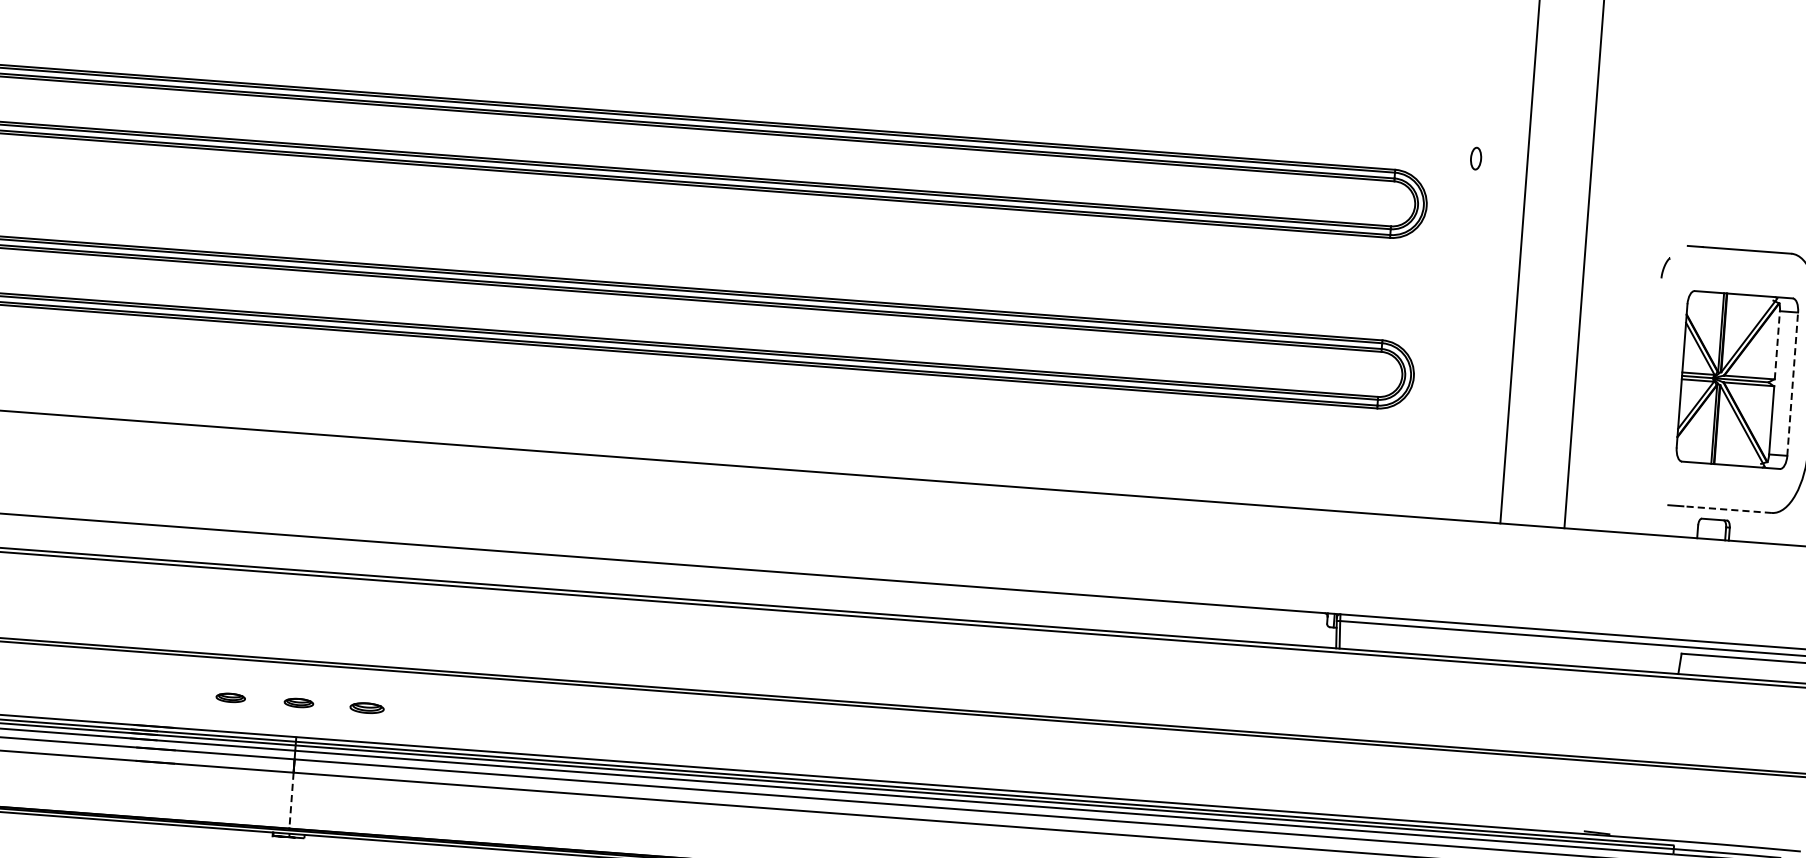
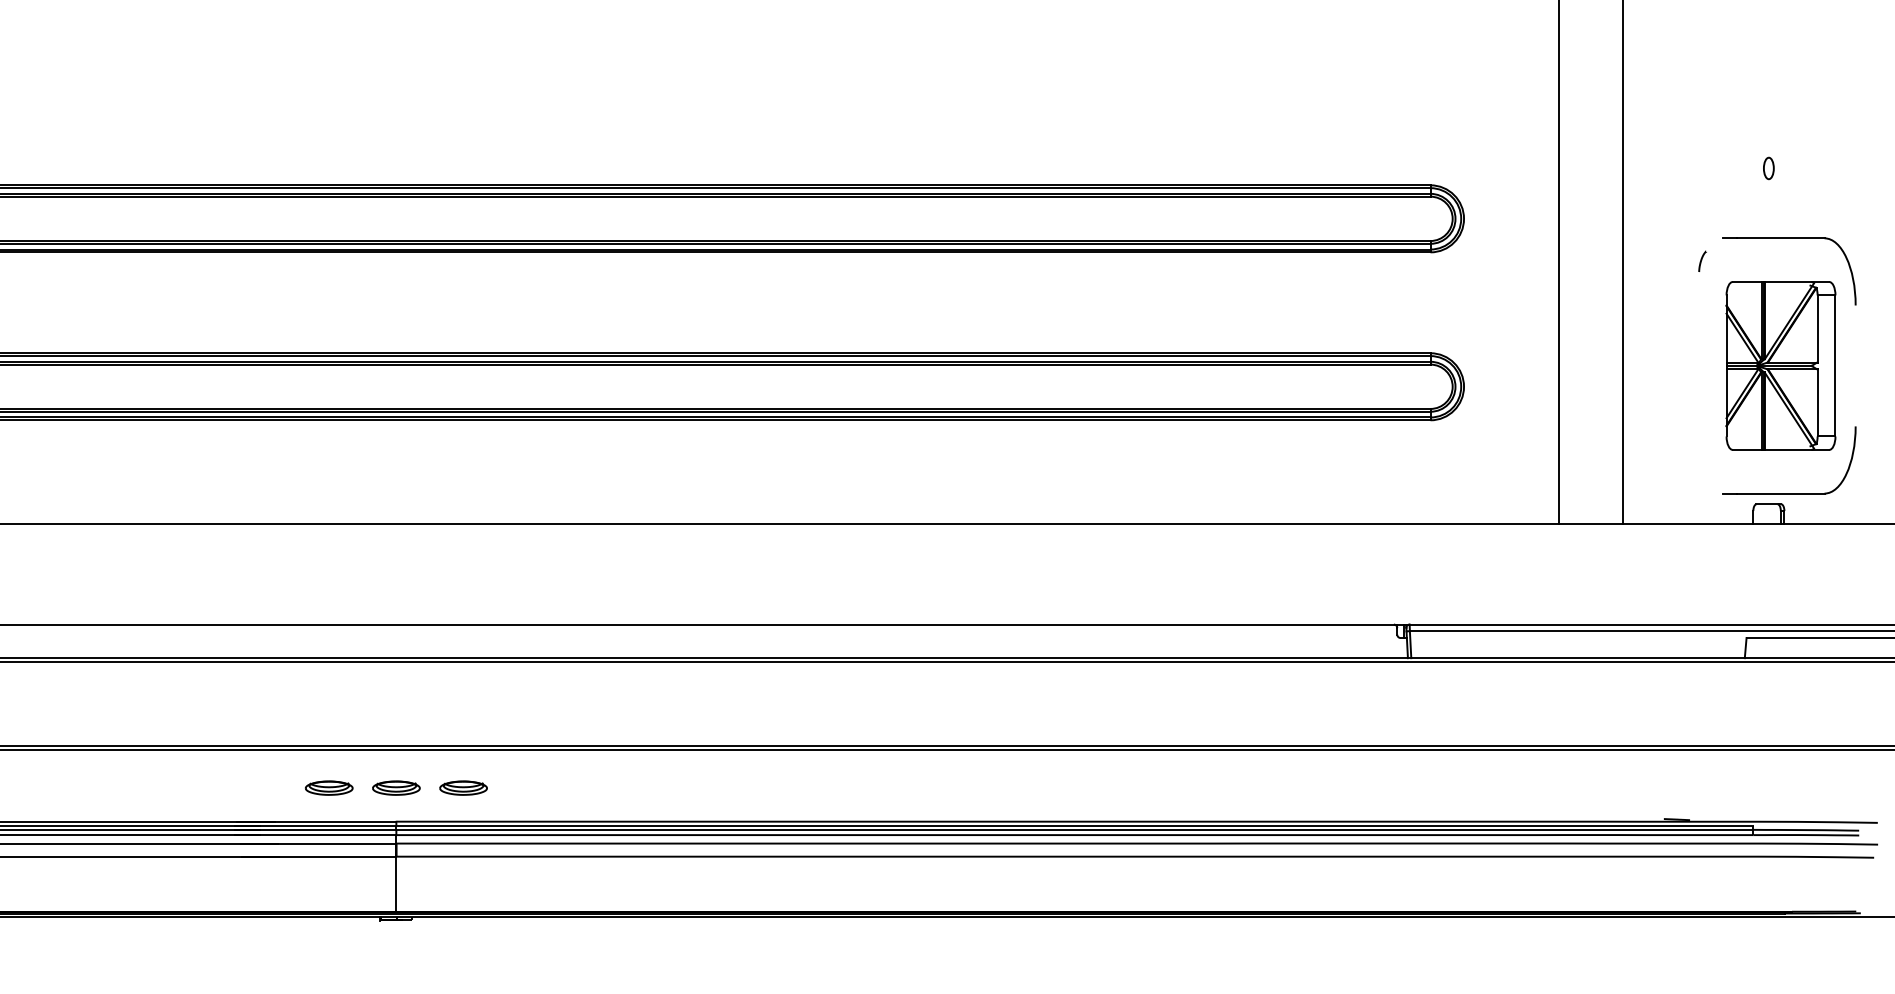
part: (1475, 158) -> (1768, 168), moved
line: (1777, 345) -> (1817, 329), dashed -> solid
line: (1792, 383) -> (1835, 365), dashed -> solid
line: (1727, 509) -> (1780, 493), dashed -> solid
part: (231, 697) -> (329, 787), size x1.67
part: (299, 702) -> (396, 787), size x1.67
part: (367, 707) -> (463, 787), size x1.43
line: (291, 800) -> (396, 884), dashed -> solid

